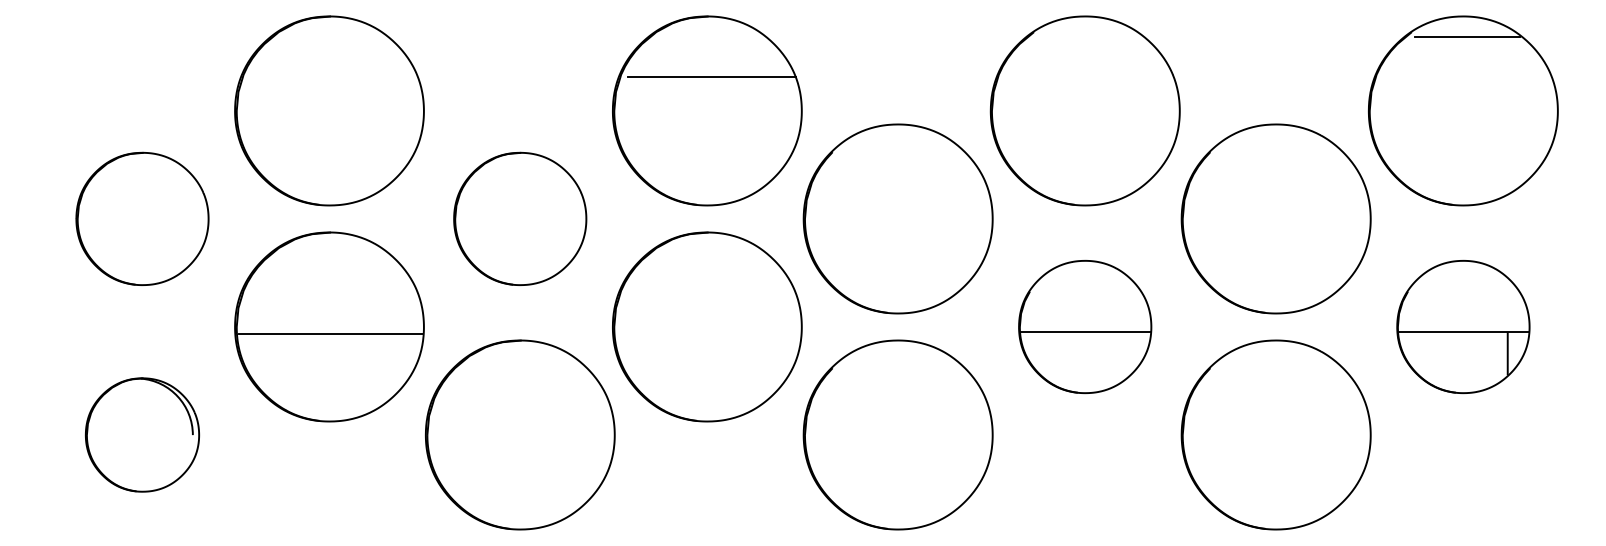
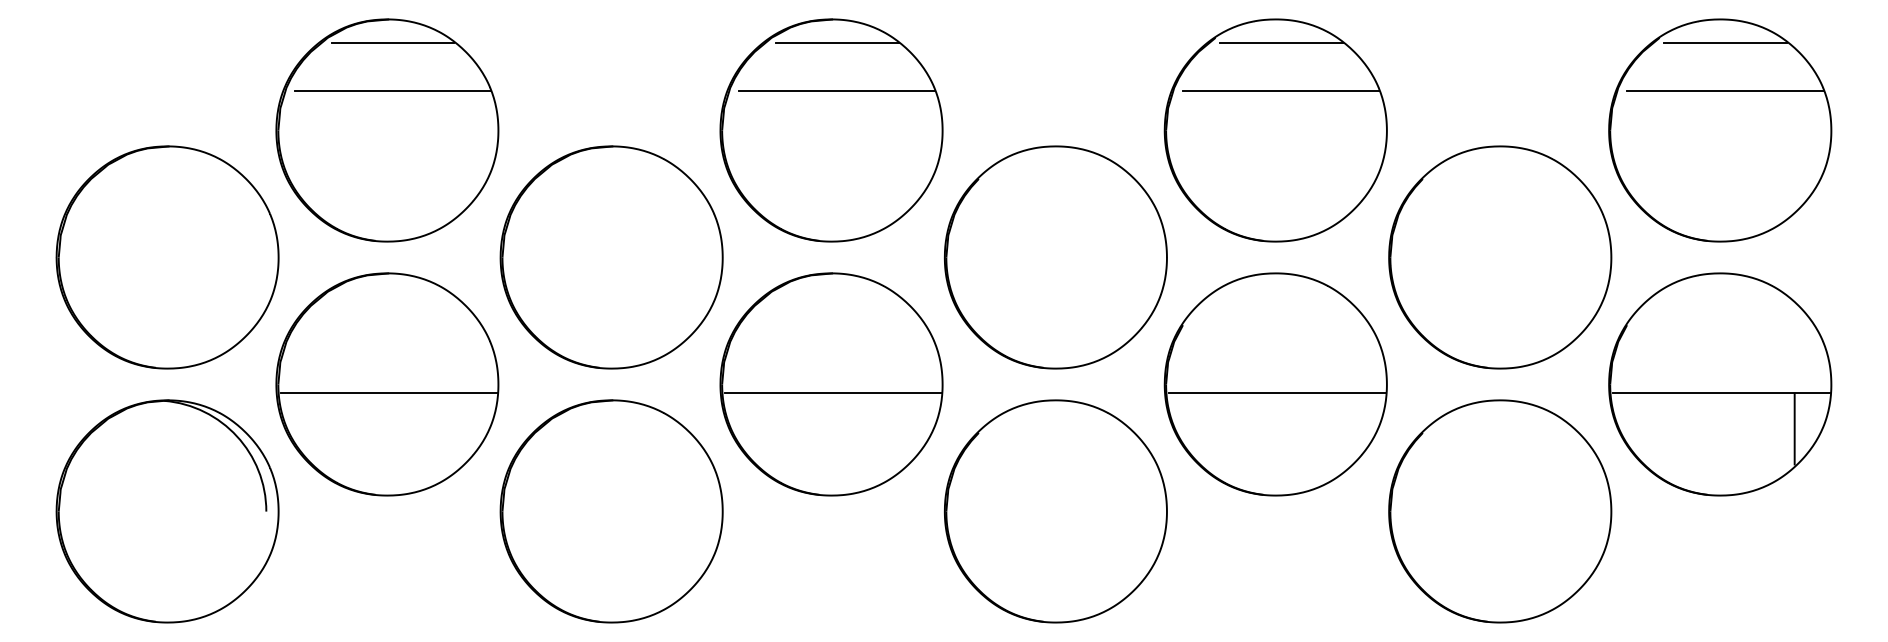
line: (333, 36) -> (392, 43), added
line: (711, 36) -> (836, 43), added
line: (1089, 36) -> (1280, 43), added
line: (333, 77) -> (392, 91), added
line: (1089, 77) -> (1280, 91), added
line: (1466, 77) -> (1724, 91), added
part: (142, 218) -> (167, 257), size x1.43
part: (520, 218) -> (611, 257), size x1.43
part: (1085, 327) -> (1275, 384), size x1.43
part: (1463, 327) -> (1720, 384), size x1.43
line: (708, 333) -> (832, 392), added
part: (142, 435) -> (167, 511), size x1.67

